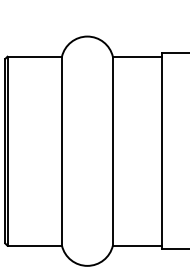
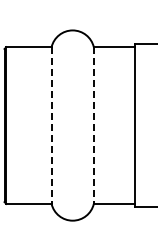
line: (61, 152) -> (51, 126), solid -> dashed
line: (112, 152) -> (93, 126), solid -> dashed

